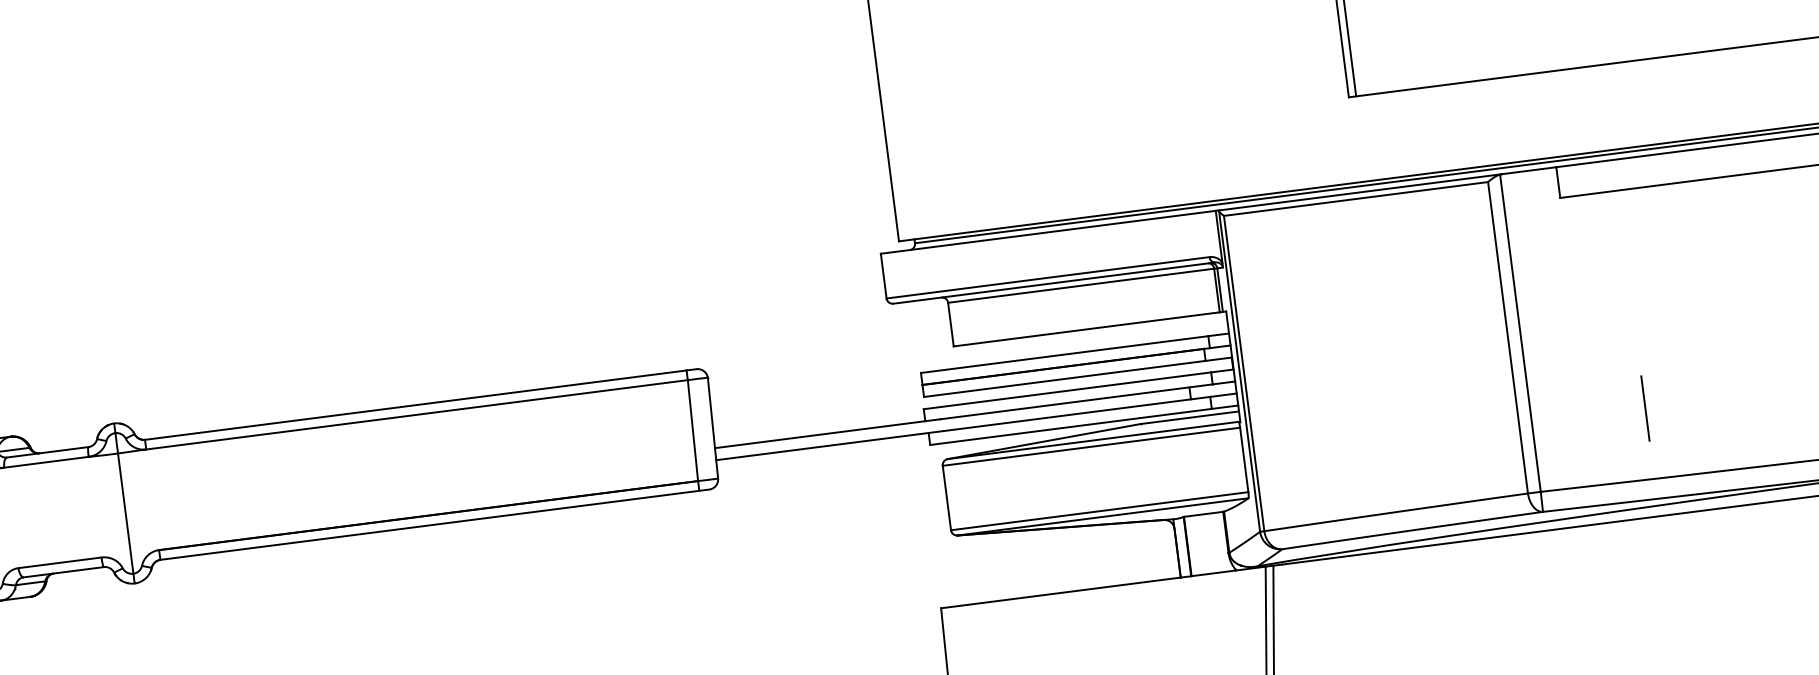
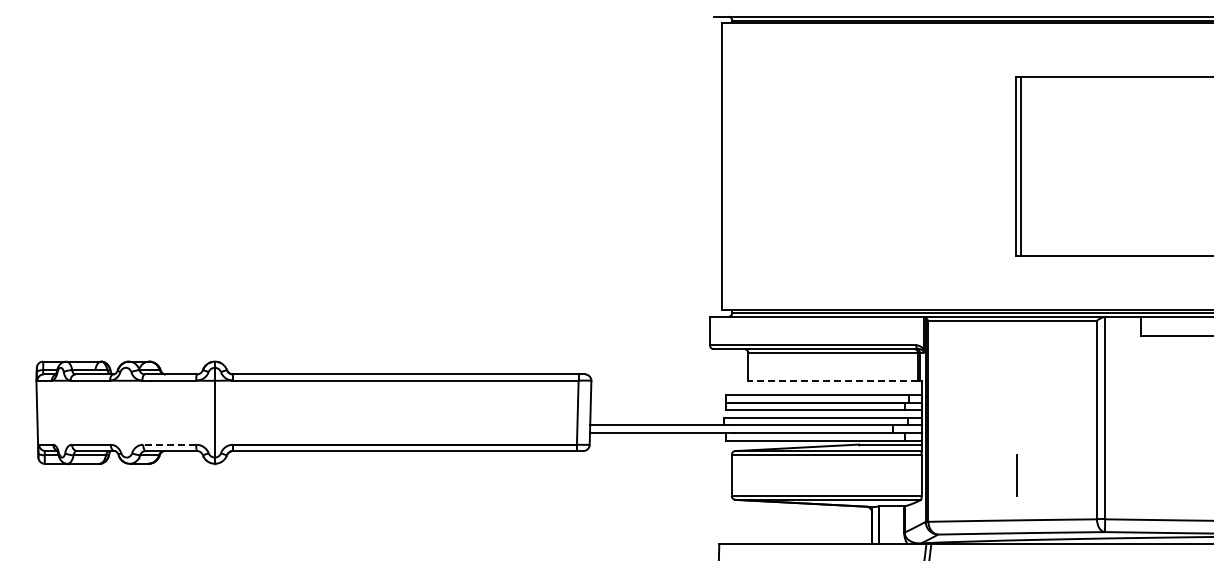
line: (1087, 328) -> (833, 380), solid -> dashed
line: (1645, 408) -> (1016, 475), moved
line: (59, 562) -> (169, 444), solid -> dashed

